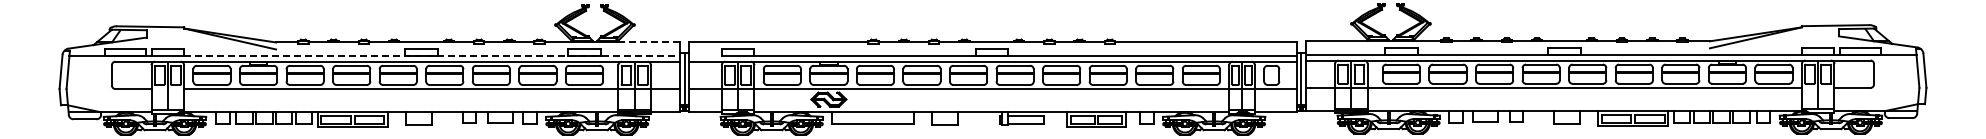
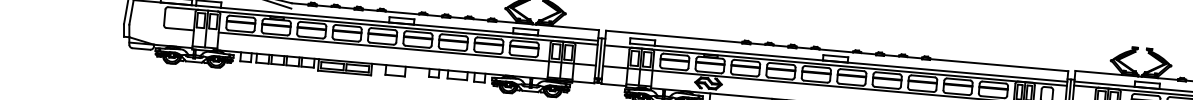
line: (649, 42) -> (575, 28), dashed -> solid
line: (432, 56) -> (409, 24), dashed -> solid

